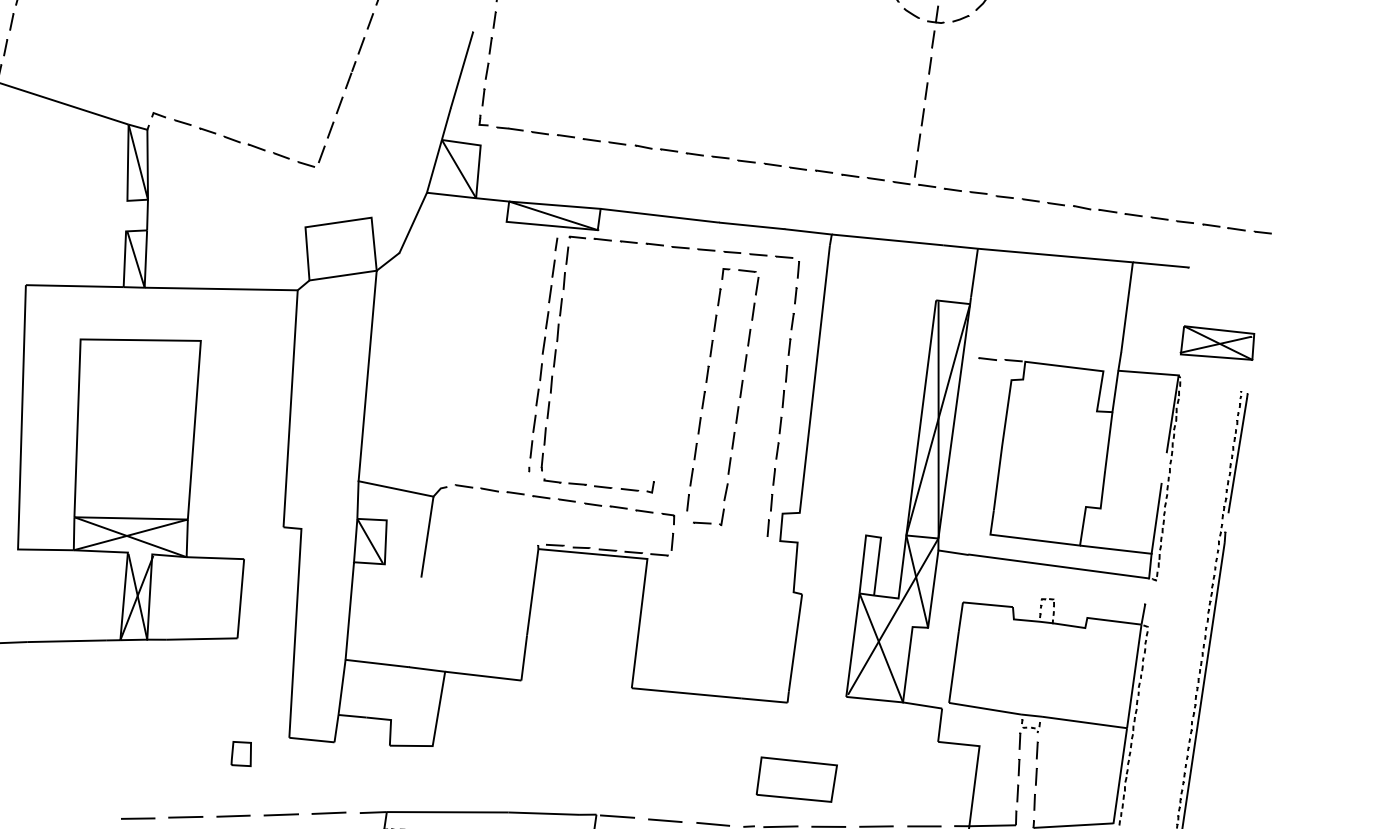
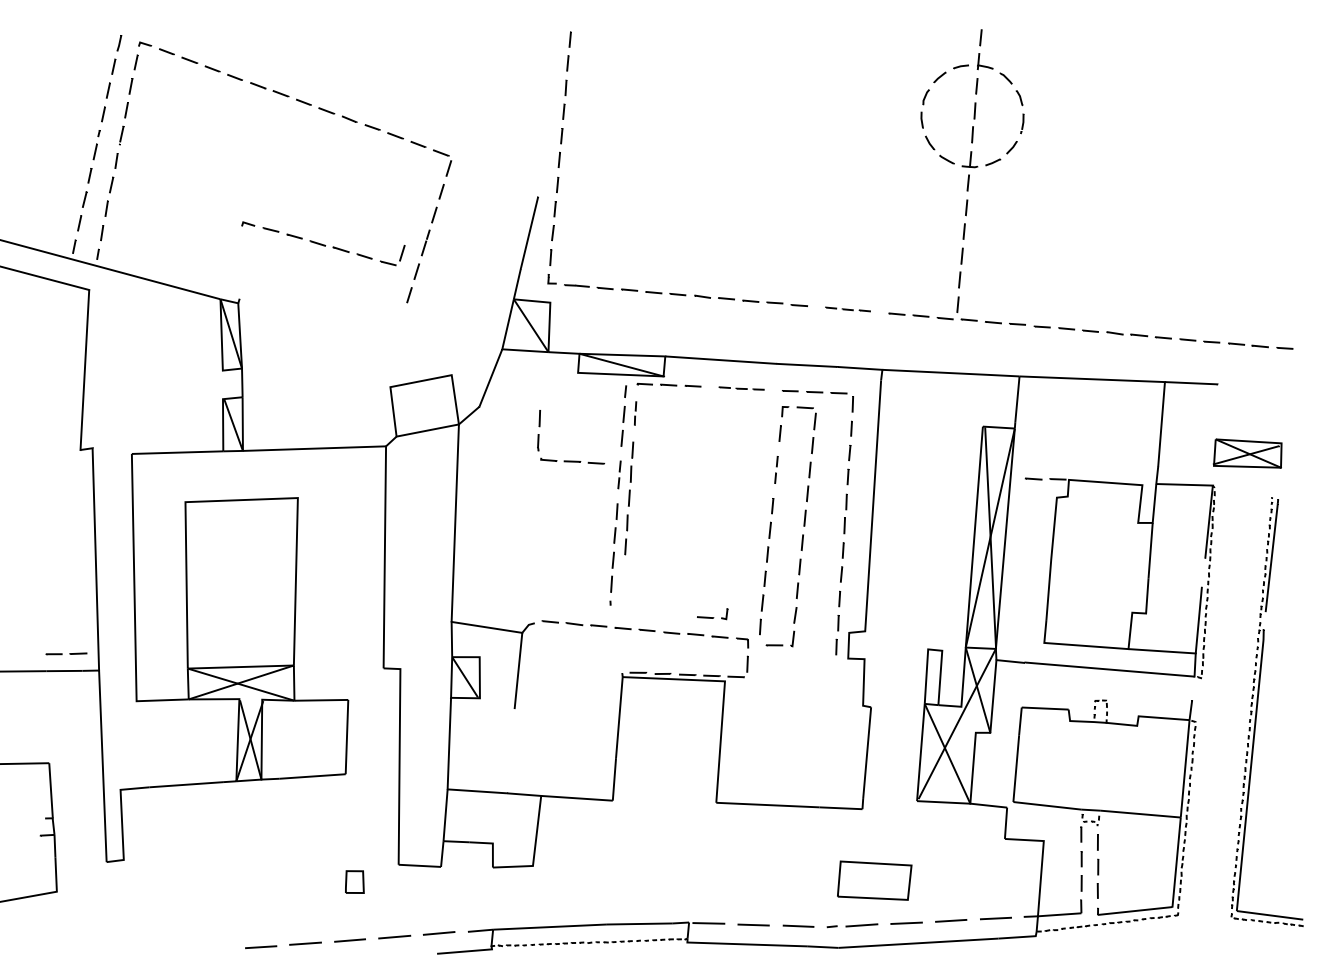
part: (238, 139) -> (323, 243), moved
part: (797, 168) -> (847, 309), size x0.7
part: (680, 247) -> (741, 388), size x0.7
part: (565, 268) -> (635, 413), size x0.6
part: (545, 332) -> (619, 474), size x0.7
part: (713, 335) -> (776, 469), size x0.7
part: (576, 482) -> (571, 460), moved

